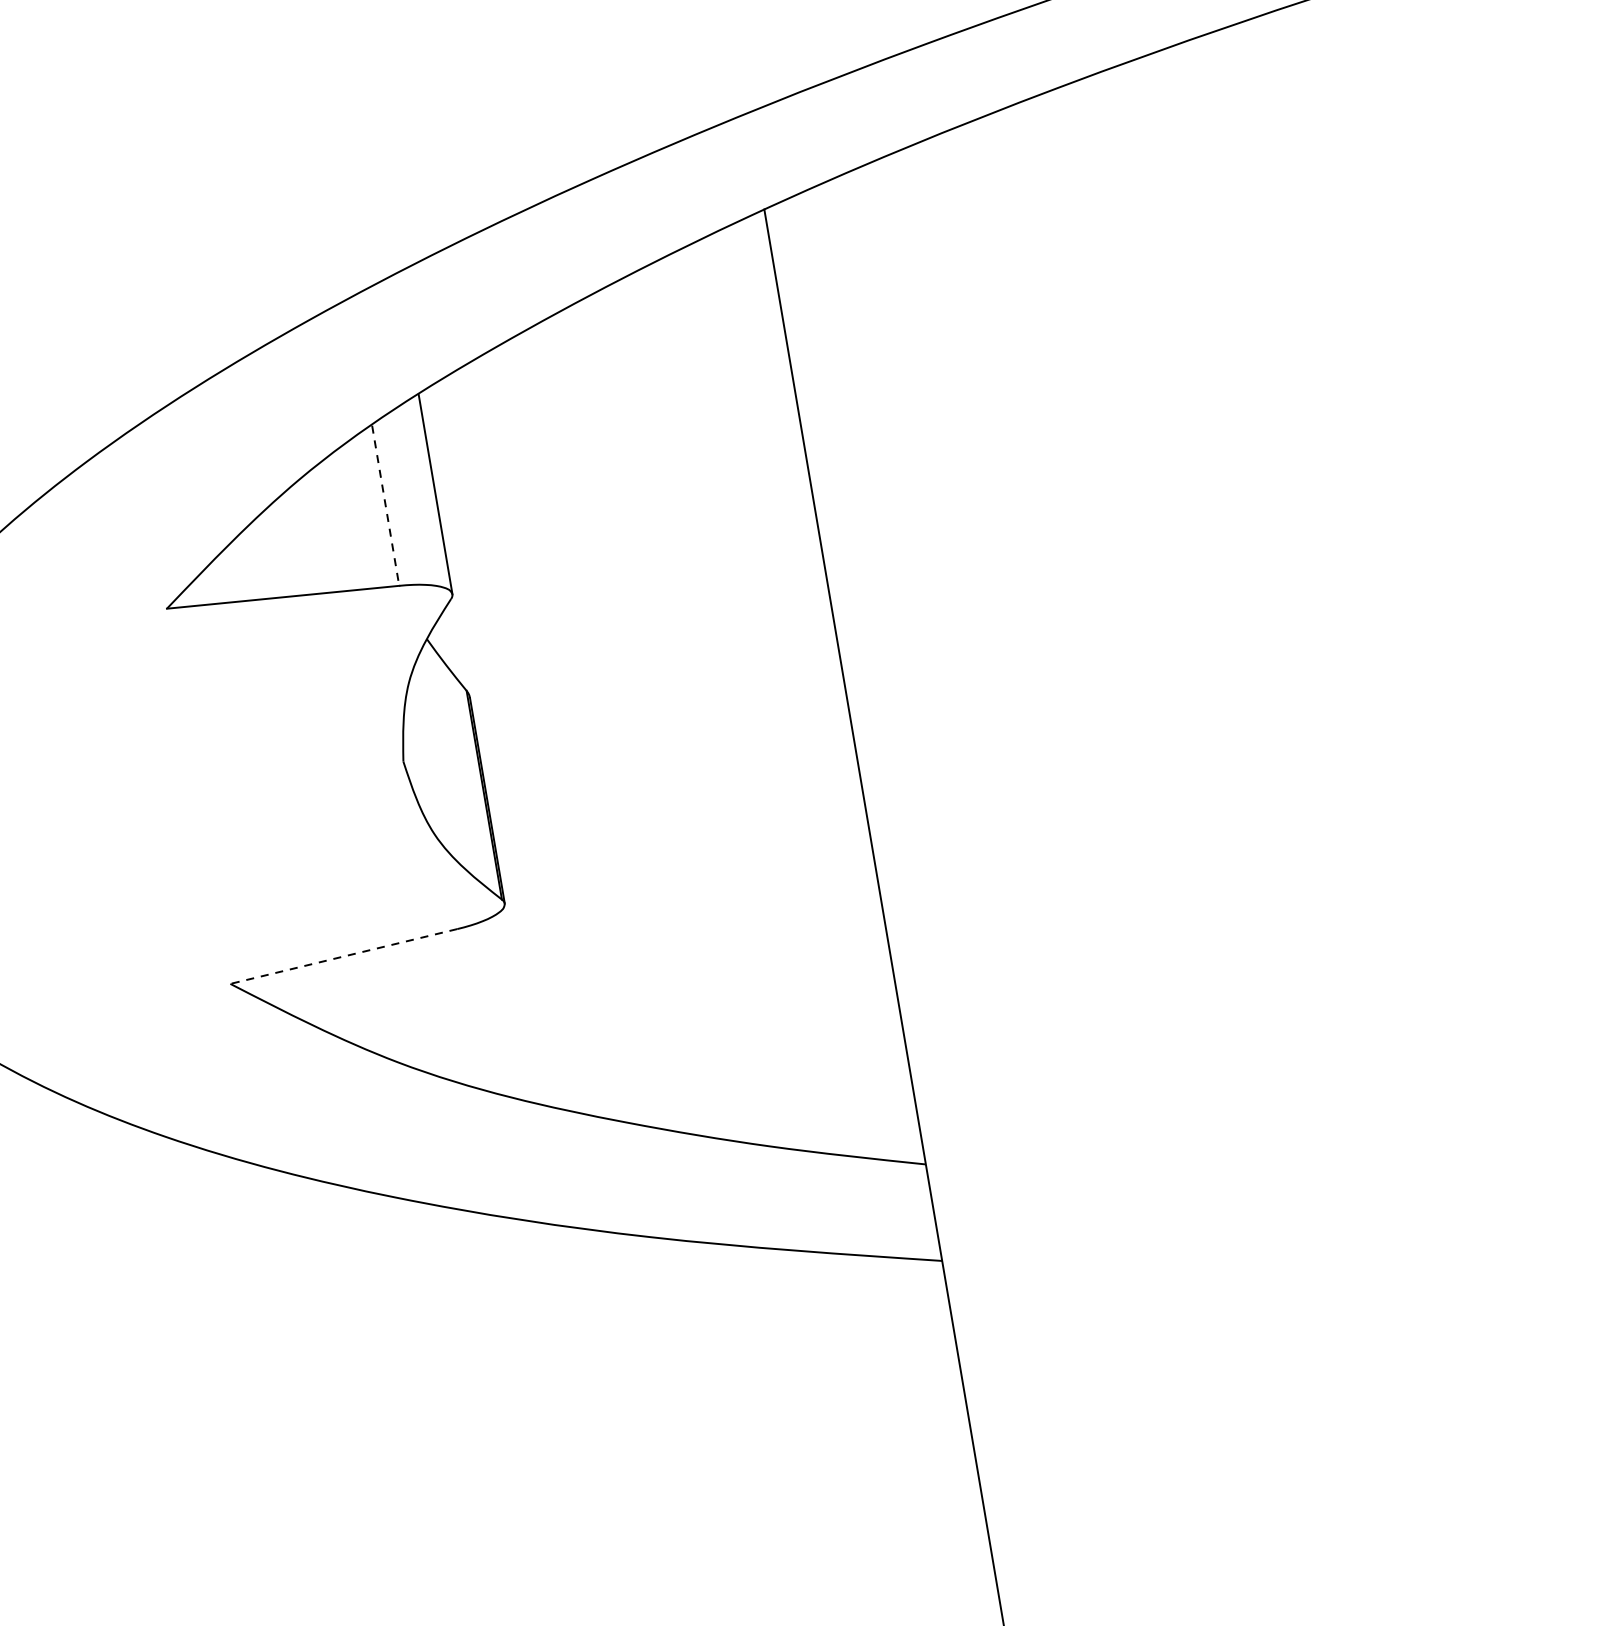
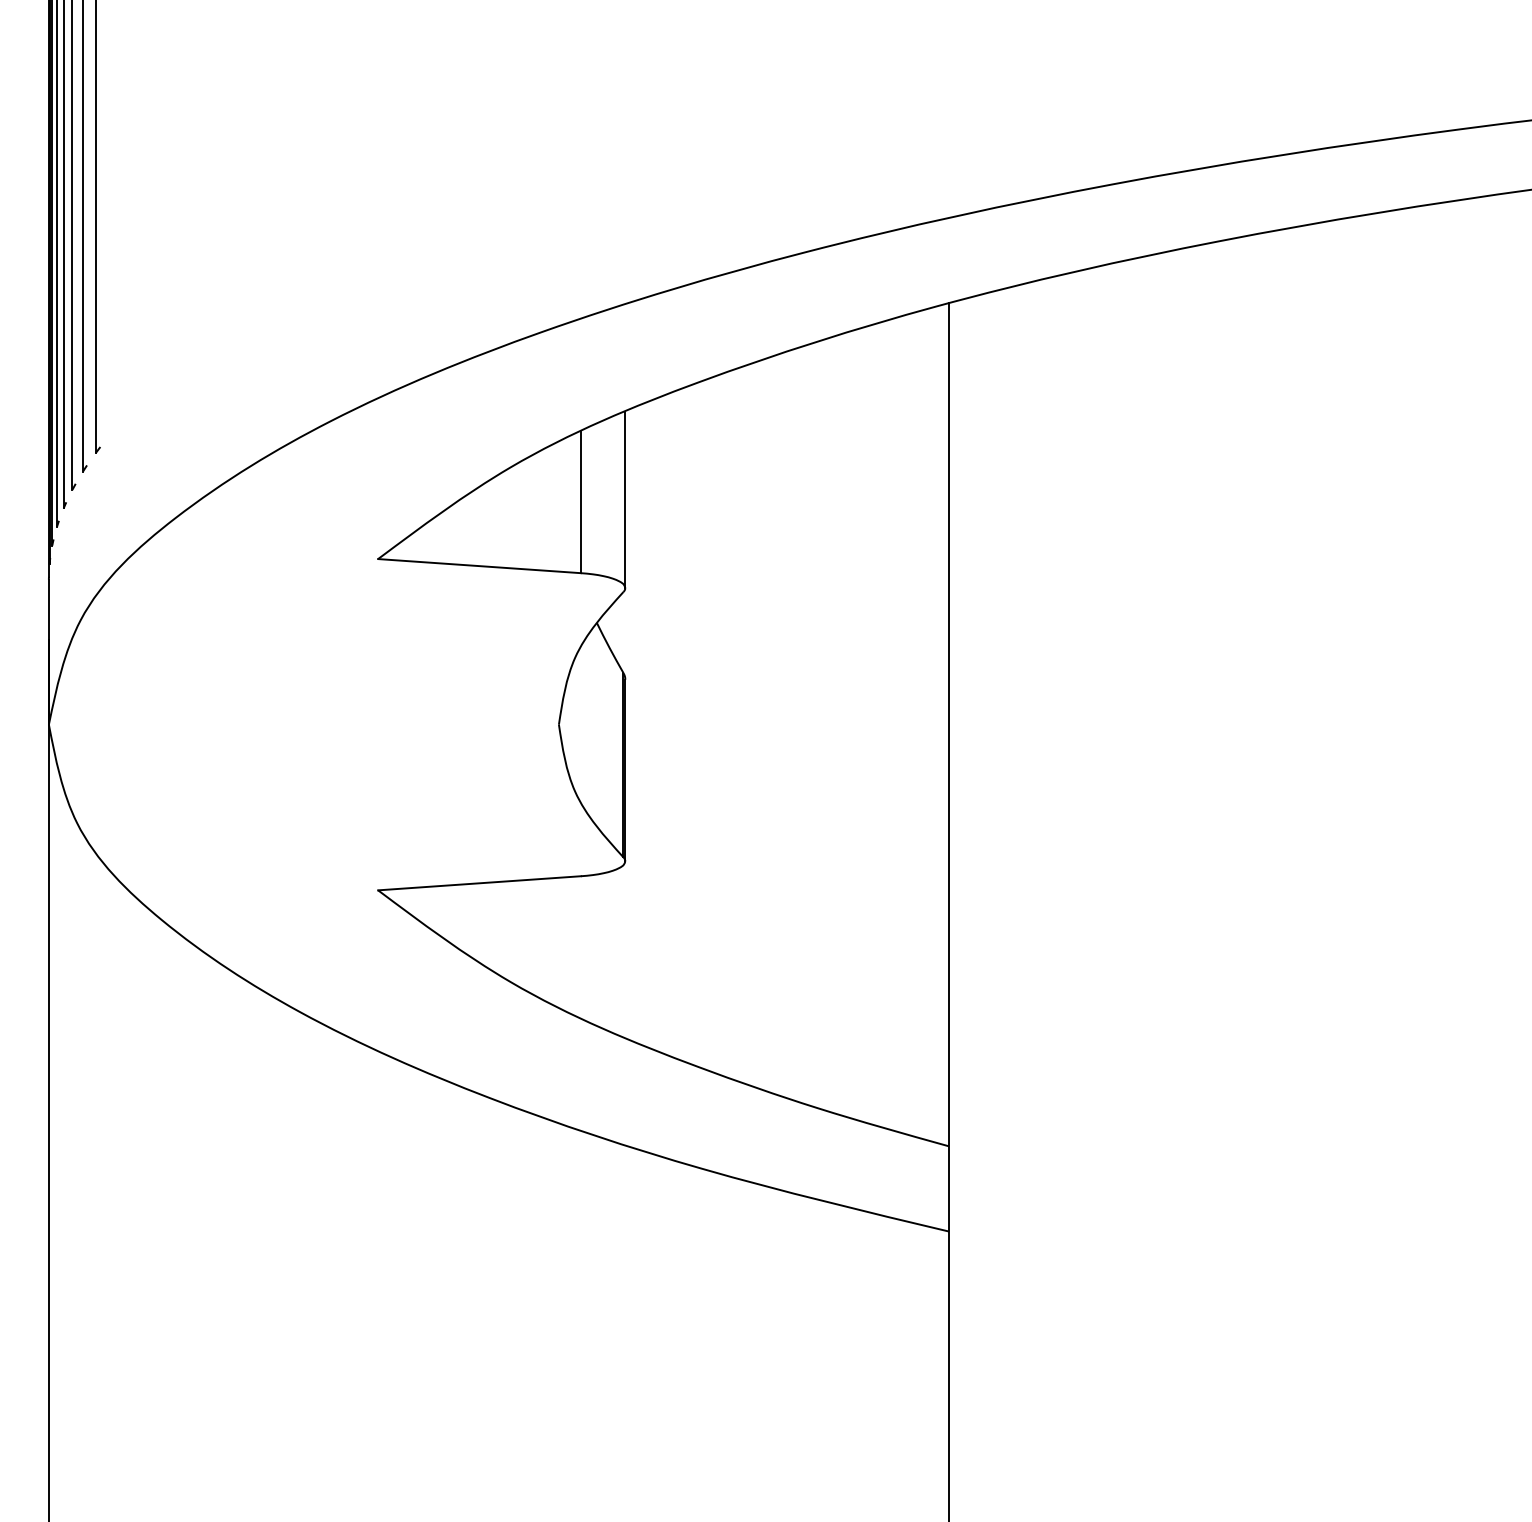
line: (385, 505) -> (580, 502), dashed -> solid
line: (343, 956) -> (479, 883), dashed -> solid

